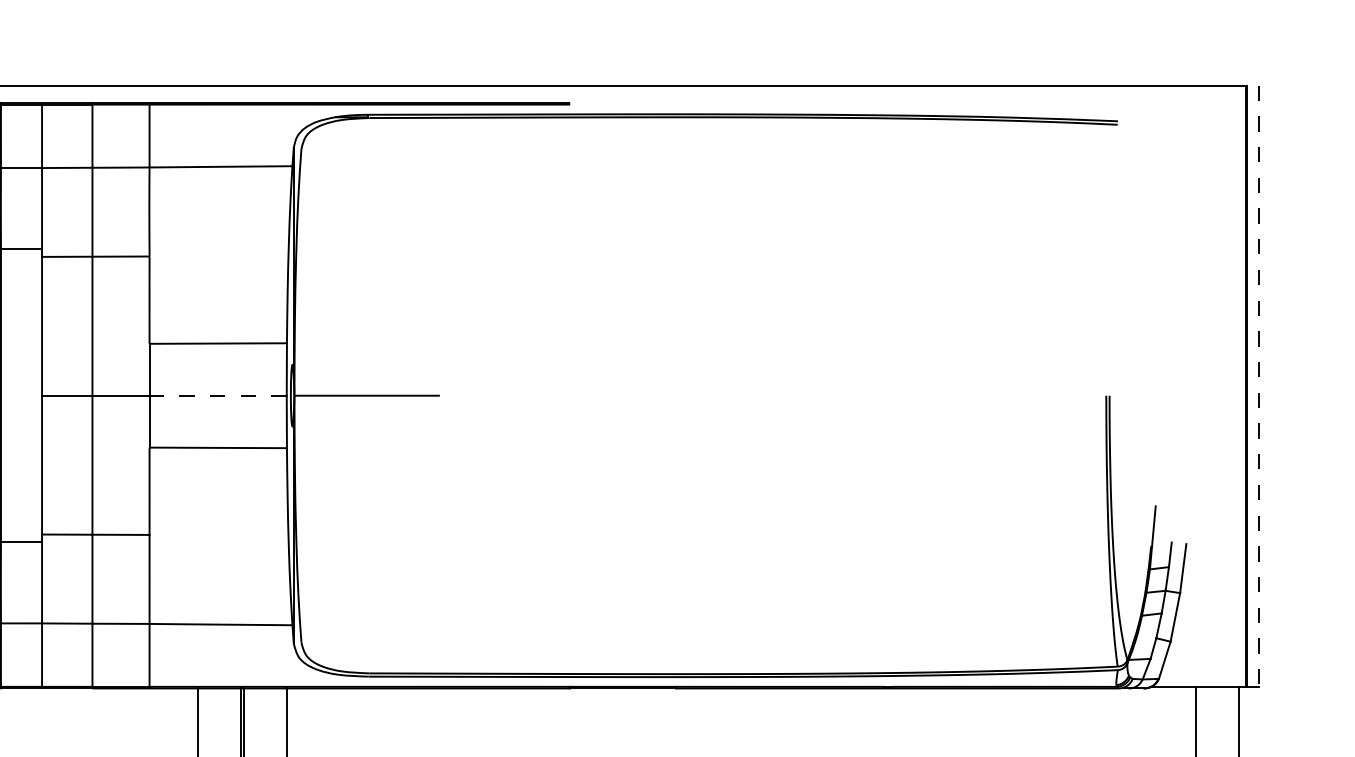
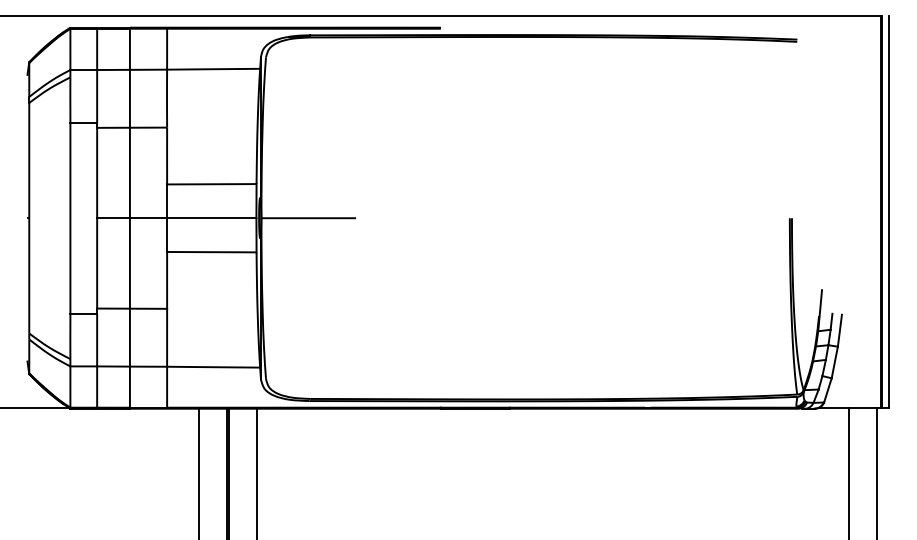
line: (1259, 386) -> (889, 212), dashed -> solid
line: (217, 396) -> (211, 218), dashed -> solid

